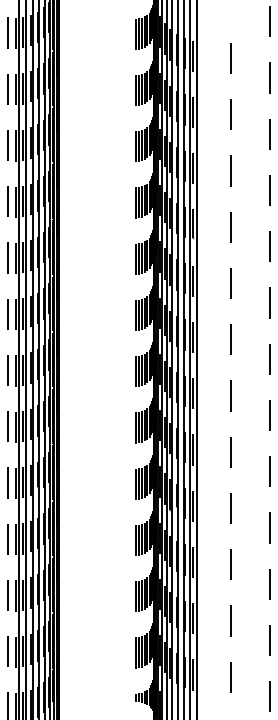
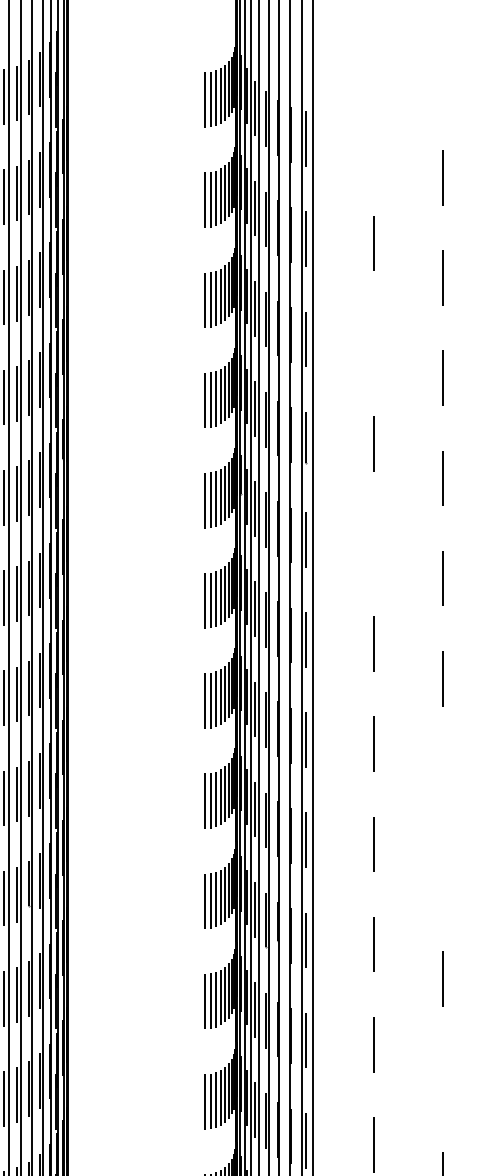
line: (269, 21) -> (442, 77), removed
line: (231, 58) -> (374, 143), removed
line: (231, 170) -> (374, 342), removed
line: (230, 283) -> (372, 543), removed
line: (269, 415) -> (442, 778), removed
line: (269, 471) -> (442, 878), removed
line: (269, 583) -> (442, 1078), removed

